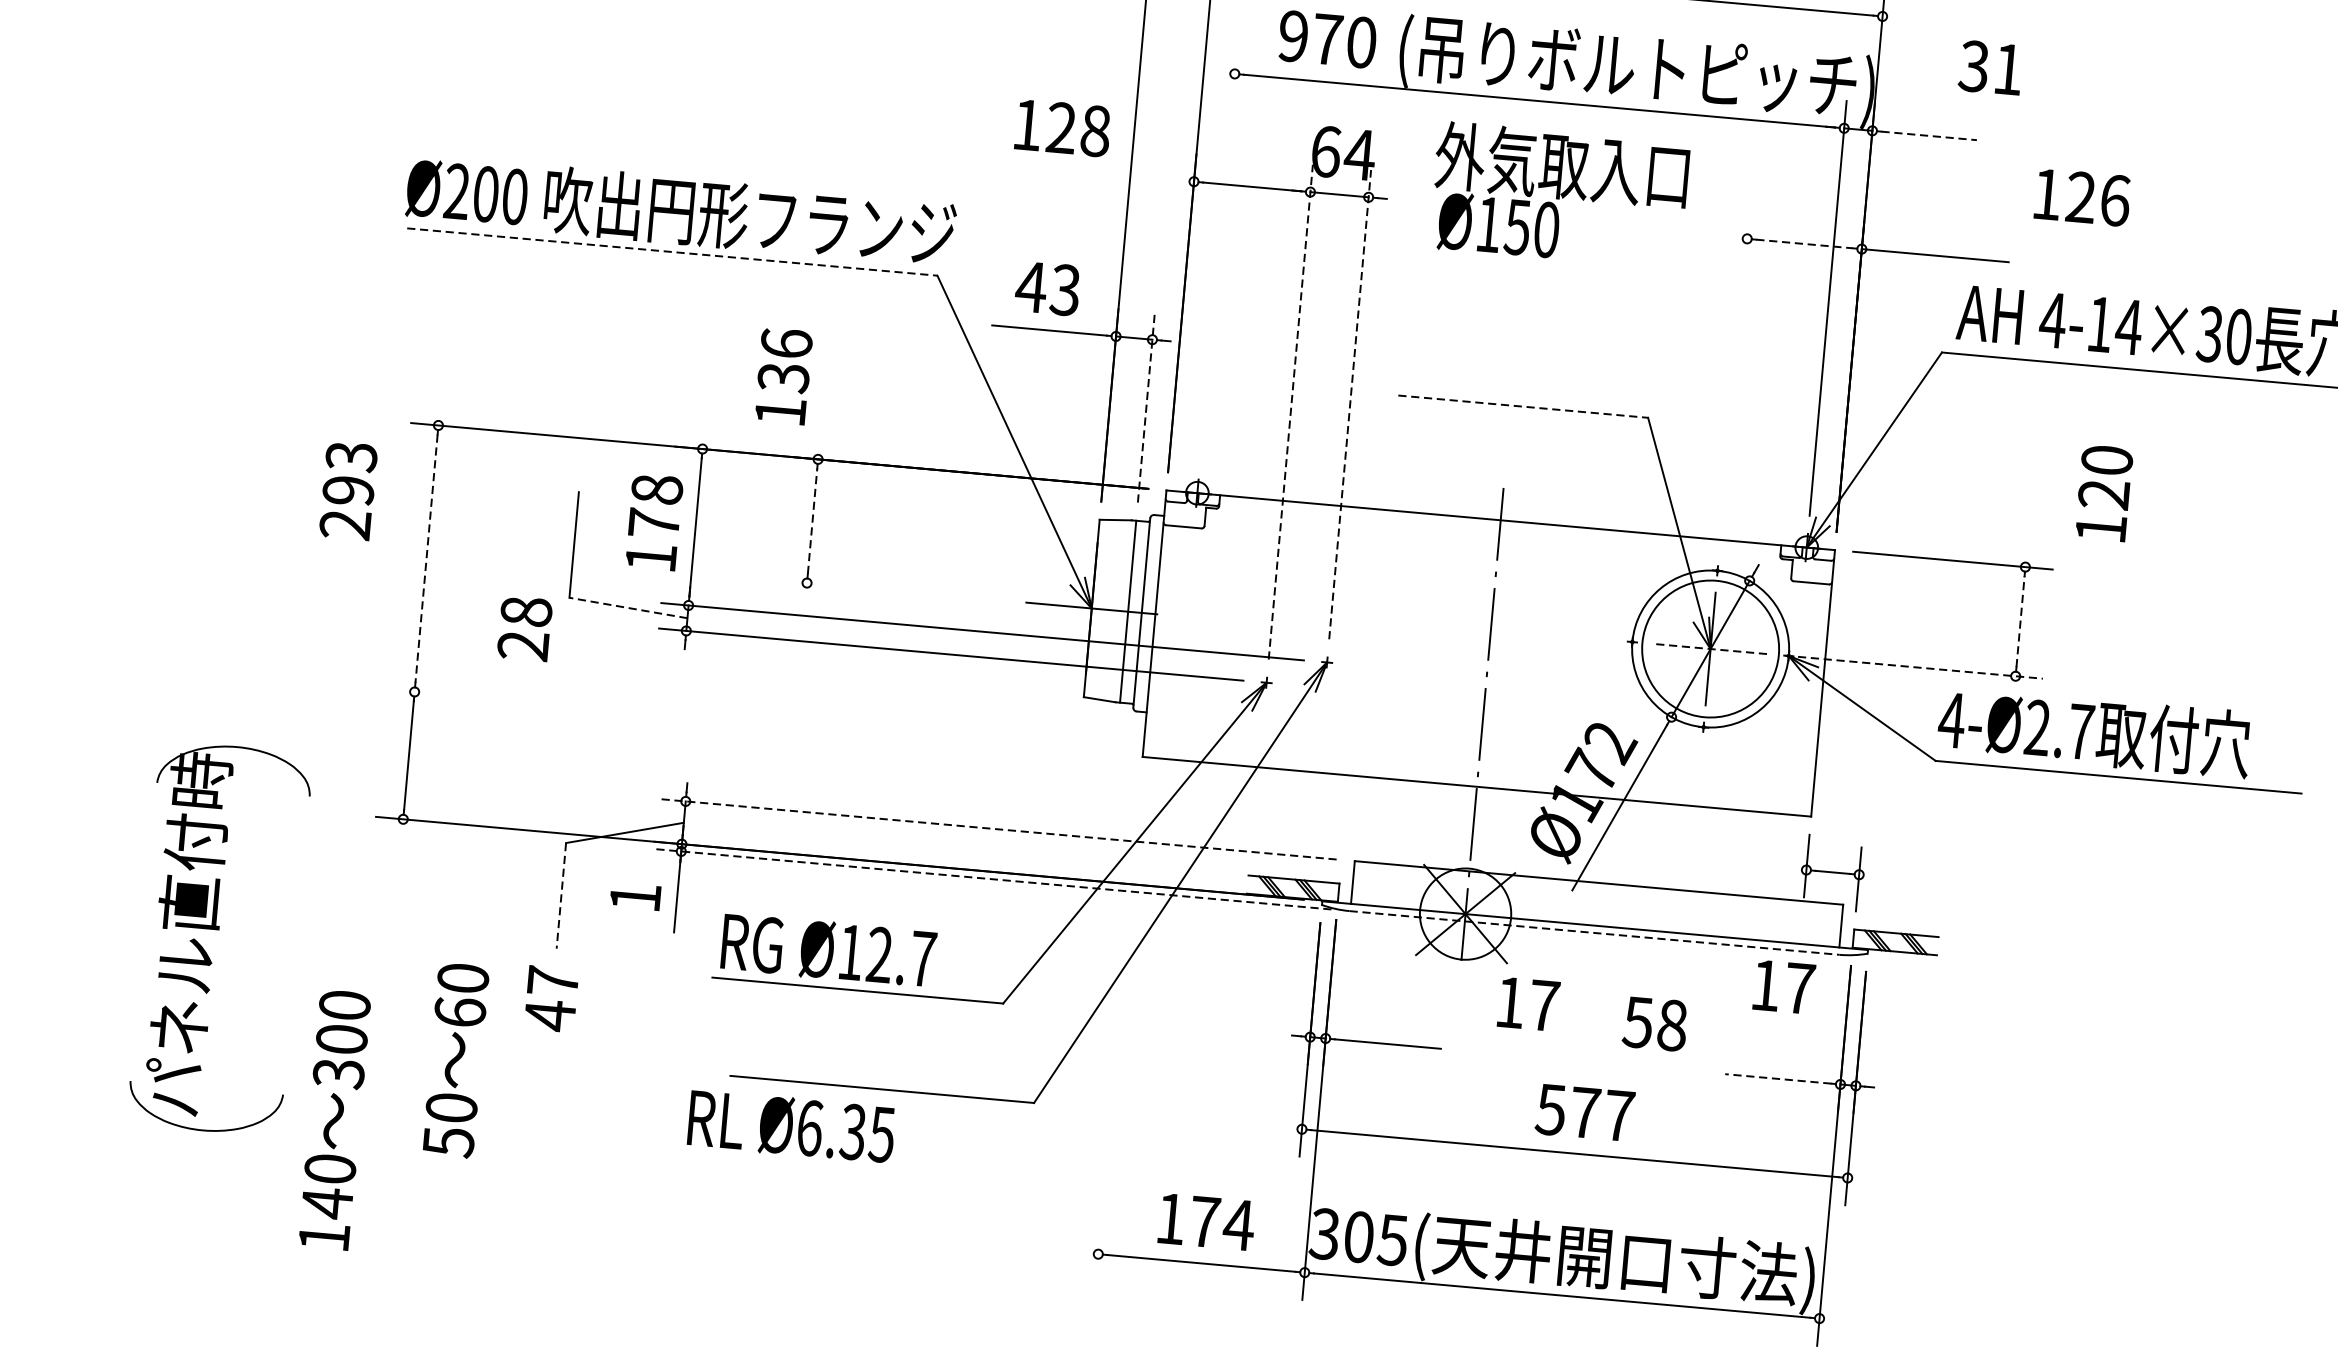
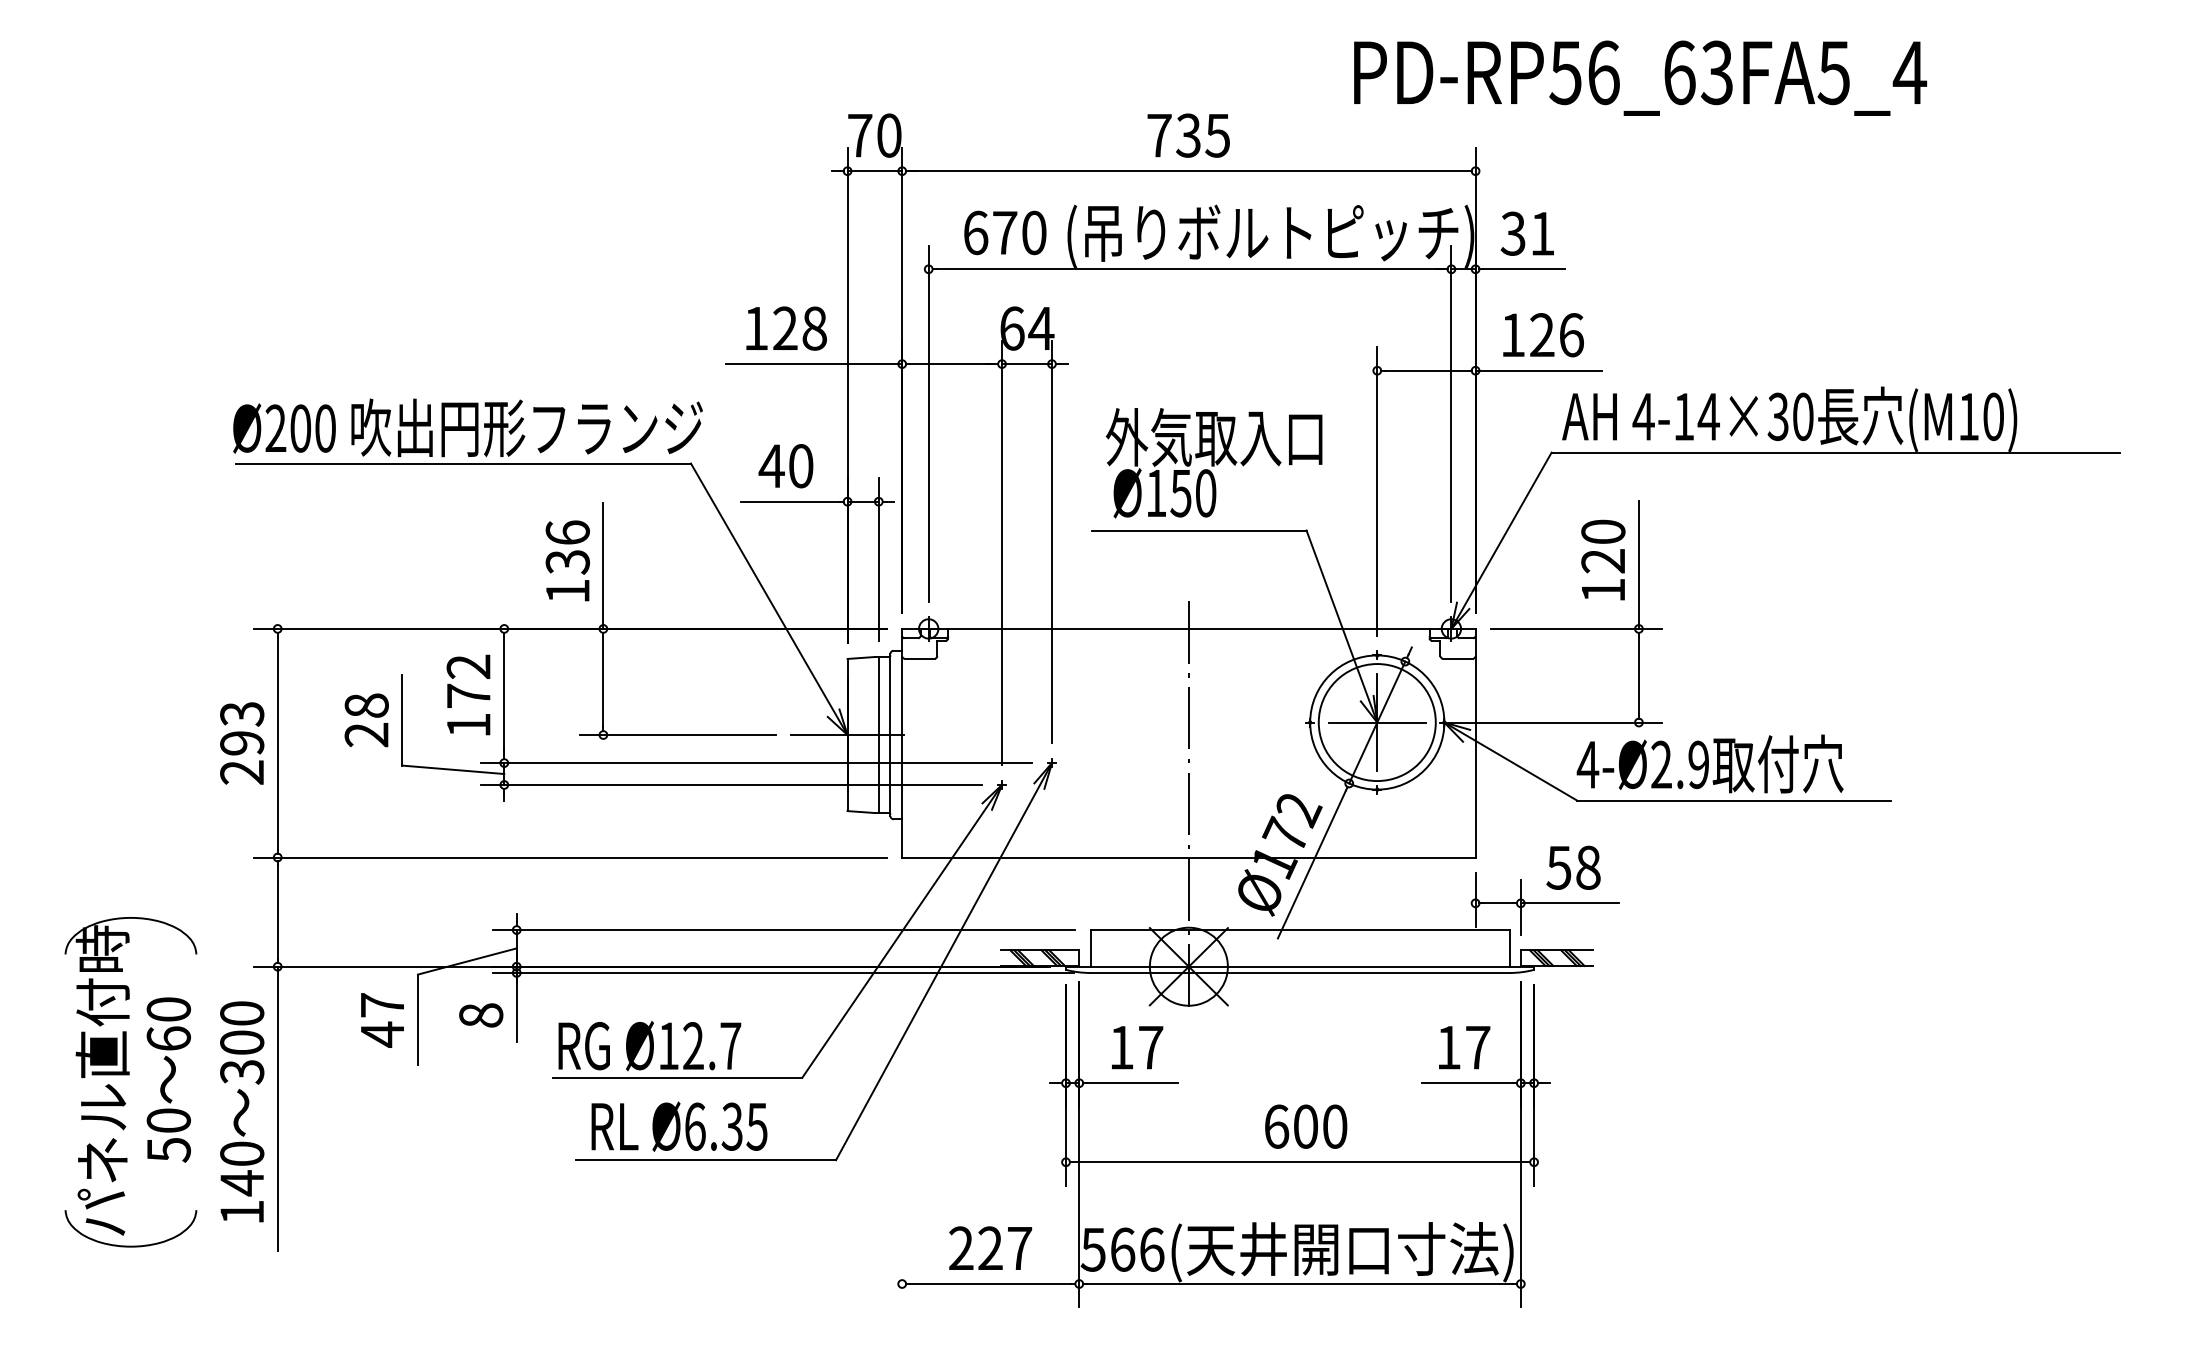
text: (1293, 35) -> (975, 232), 970 -> 670
text: (1989, 67) -> (1526, 233), moved
line: (1929, 136) -> (1524, 269), dashed -> solid
line: (1090, 172) -> (813, 364), added
text: (1558, 195) -> (1213, 463), moved
text: (2082, 198) -> (1543, 335), moved
line: (1804, 243) -> (1426, 370), dashed -> solid
line: (673, 252) -> (464, 463), dashed -> solid
line: (1218, 253) -> (928, 423), added
text: (1064, 290) -> (800, 466), 43 -> 40
line: (1734, 379) -> (1377, 491), added
line: (824, 385) -> (603, 565), added
line: (1349, 404) -> (1051, 541), dashed -> solid
line: (1523, 406) -> (1199, 530), dashed -> solid
line: (1146, 407) -> (878, 559), dashed -> solid
line: (1291, 411) -> (1002, 552), dashed -> solid
text: (656, 489) -> (468, 666), 178 -> 172
text: (348, 491) -> (242, 743), moved
line: (2031, 491) -> (1638, 564), added
text: (2104, 492) -> (1603, 559), moved
line: (812, 520) -> (603, 681), dashed -> solid
line: (426, 559) -> (277, 743), dashed -> solid
line: (893, 591) -> (677, 735), added
line: (627, 607) -> (452, 769), dashed -> solid
line: (2020, 621) -> (1638, 675), dashed -> solid
text: (524, 628) -> (366, 720), moved
line: (1709, 648) -> (1376, 722), dashed -> solid
line: (1913, 667) -> (1551, 722), dashed -> solid
line: (755, 722) -> (570, 857), added
text: (2080, 731) -> (1698, 764), 4-Ø2.7 -> 4-Ø2.9
line: (997, 829) -> (784, 930), dashed -> solid
line: (992, 878) -> (783, 972), dashed -> solid
line: (1915, 880) -> (1569, 903), added
line: (561, 896) -> (418, 1020), dashed -> solid
text: (635, 897) -> (481, 1015), 1 -> 8
line: (1595, 932) -> (1300, 972), dashed -> solid
line: (388, 984) -> (277, 1108), added
text: (1784, 986) -> (1464, 1047), moved
text: (551, 999) -> (382, 1020), moved
text: (1528, 1004) -> (1137, 1047), moved
text: (1655, 1023) -> (1573, 867), moved
text: (455, 1059) -> (168, 1079), moved
line: (1778, 1079) -> (1467, 1083), dashed -> solid
text: (1584, 1112) -> (1305, 1126), 577 -> 600
text: (335, 1119) -> (242, 1111), moved
text: (791, 1126) -> (679, 1126), moved
text: (1205, 1220) -> (990, 1247), 174 -> 227
text: (1358, 1236) -> (1122, 1249), 305( -> 566(

